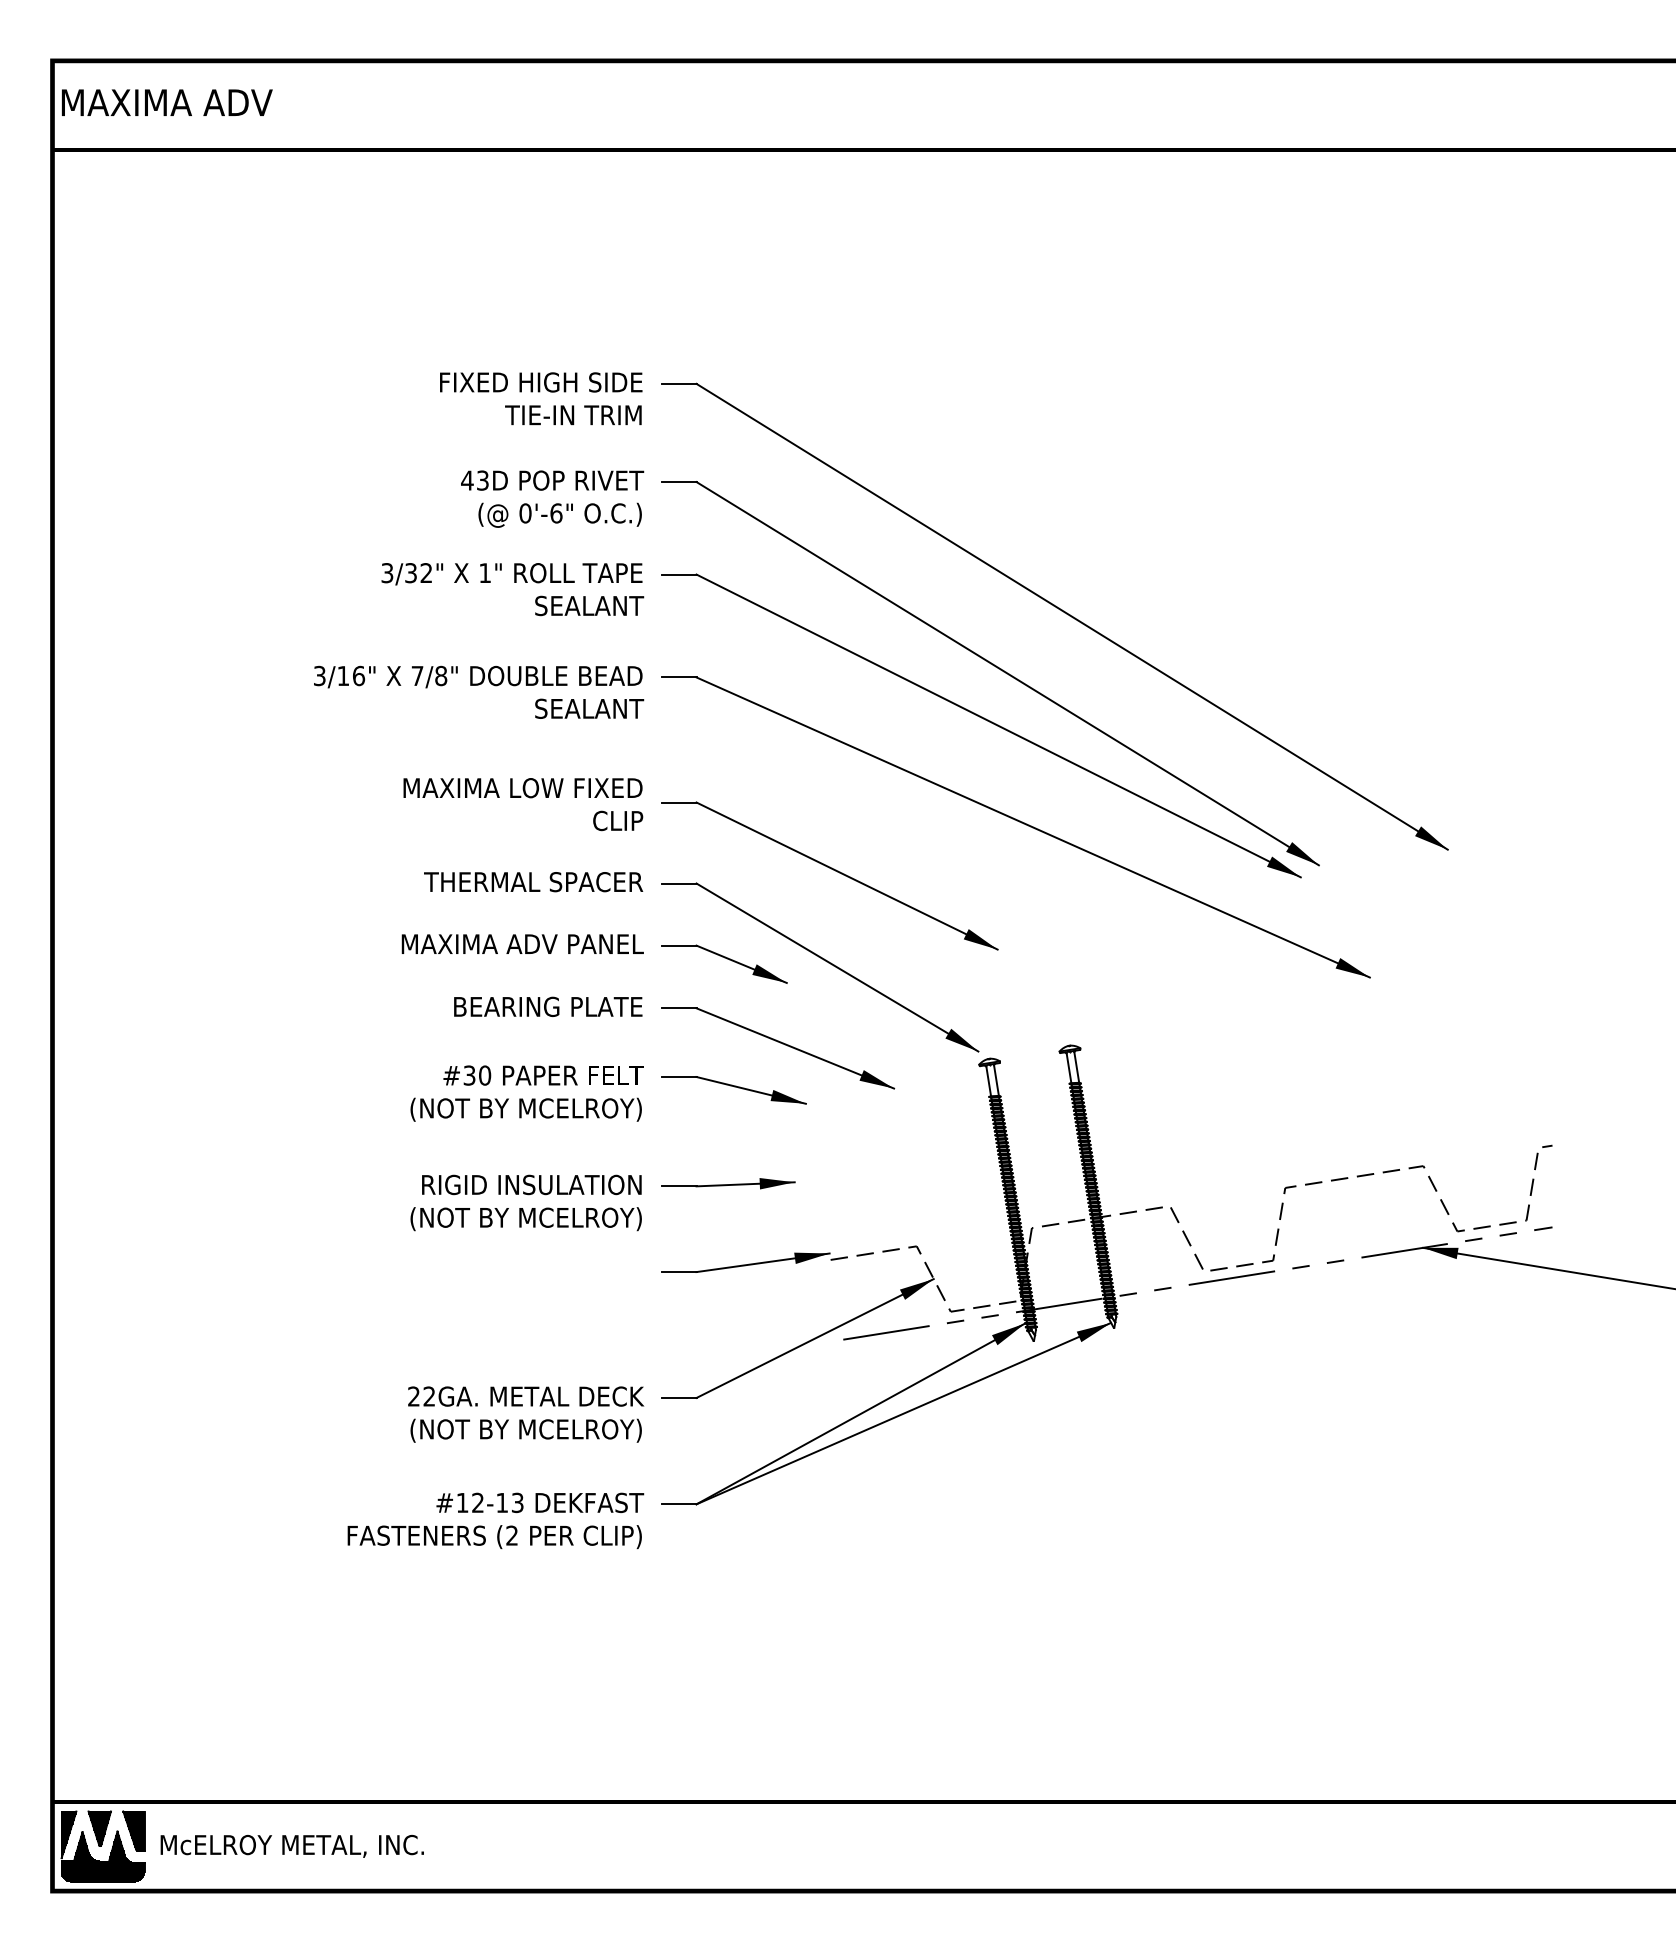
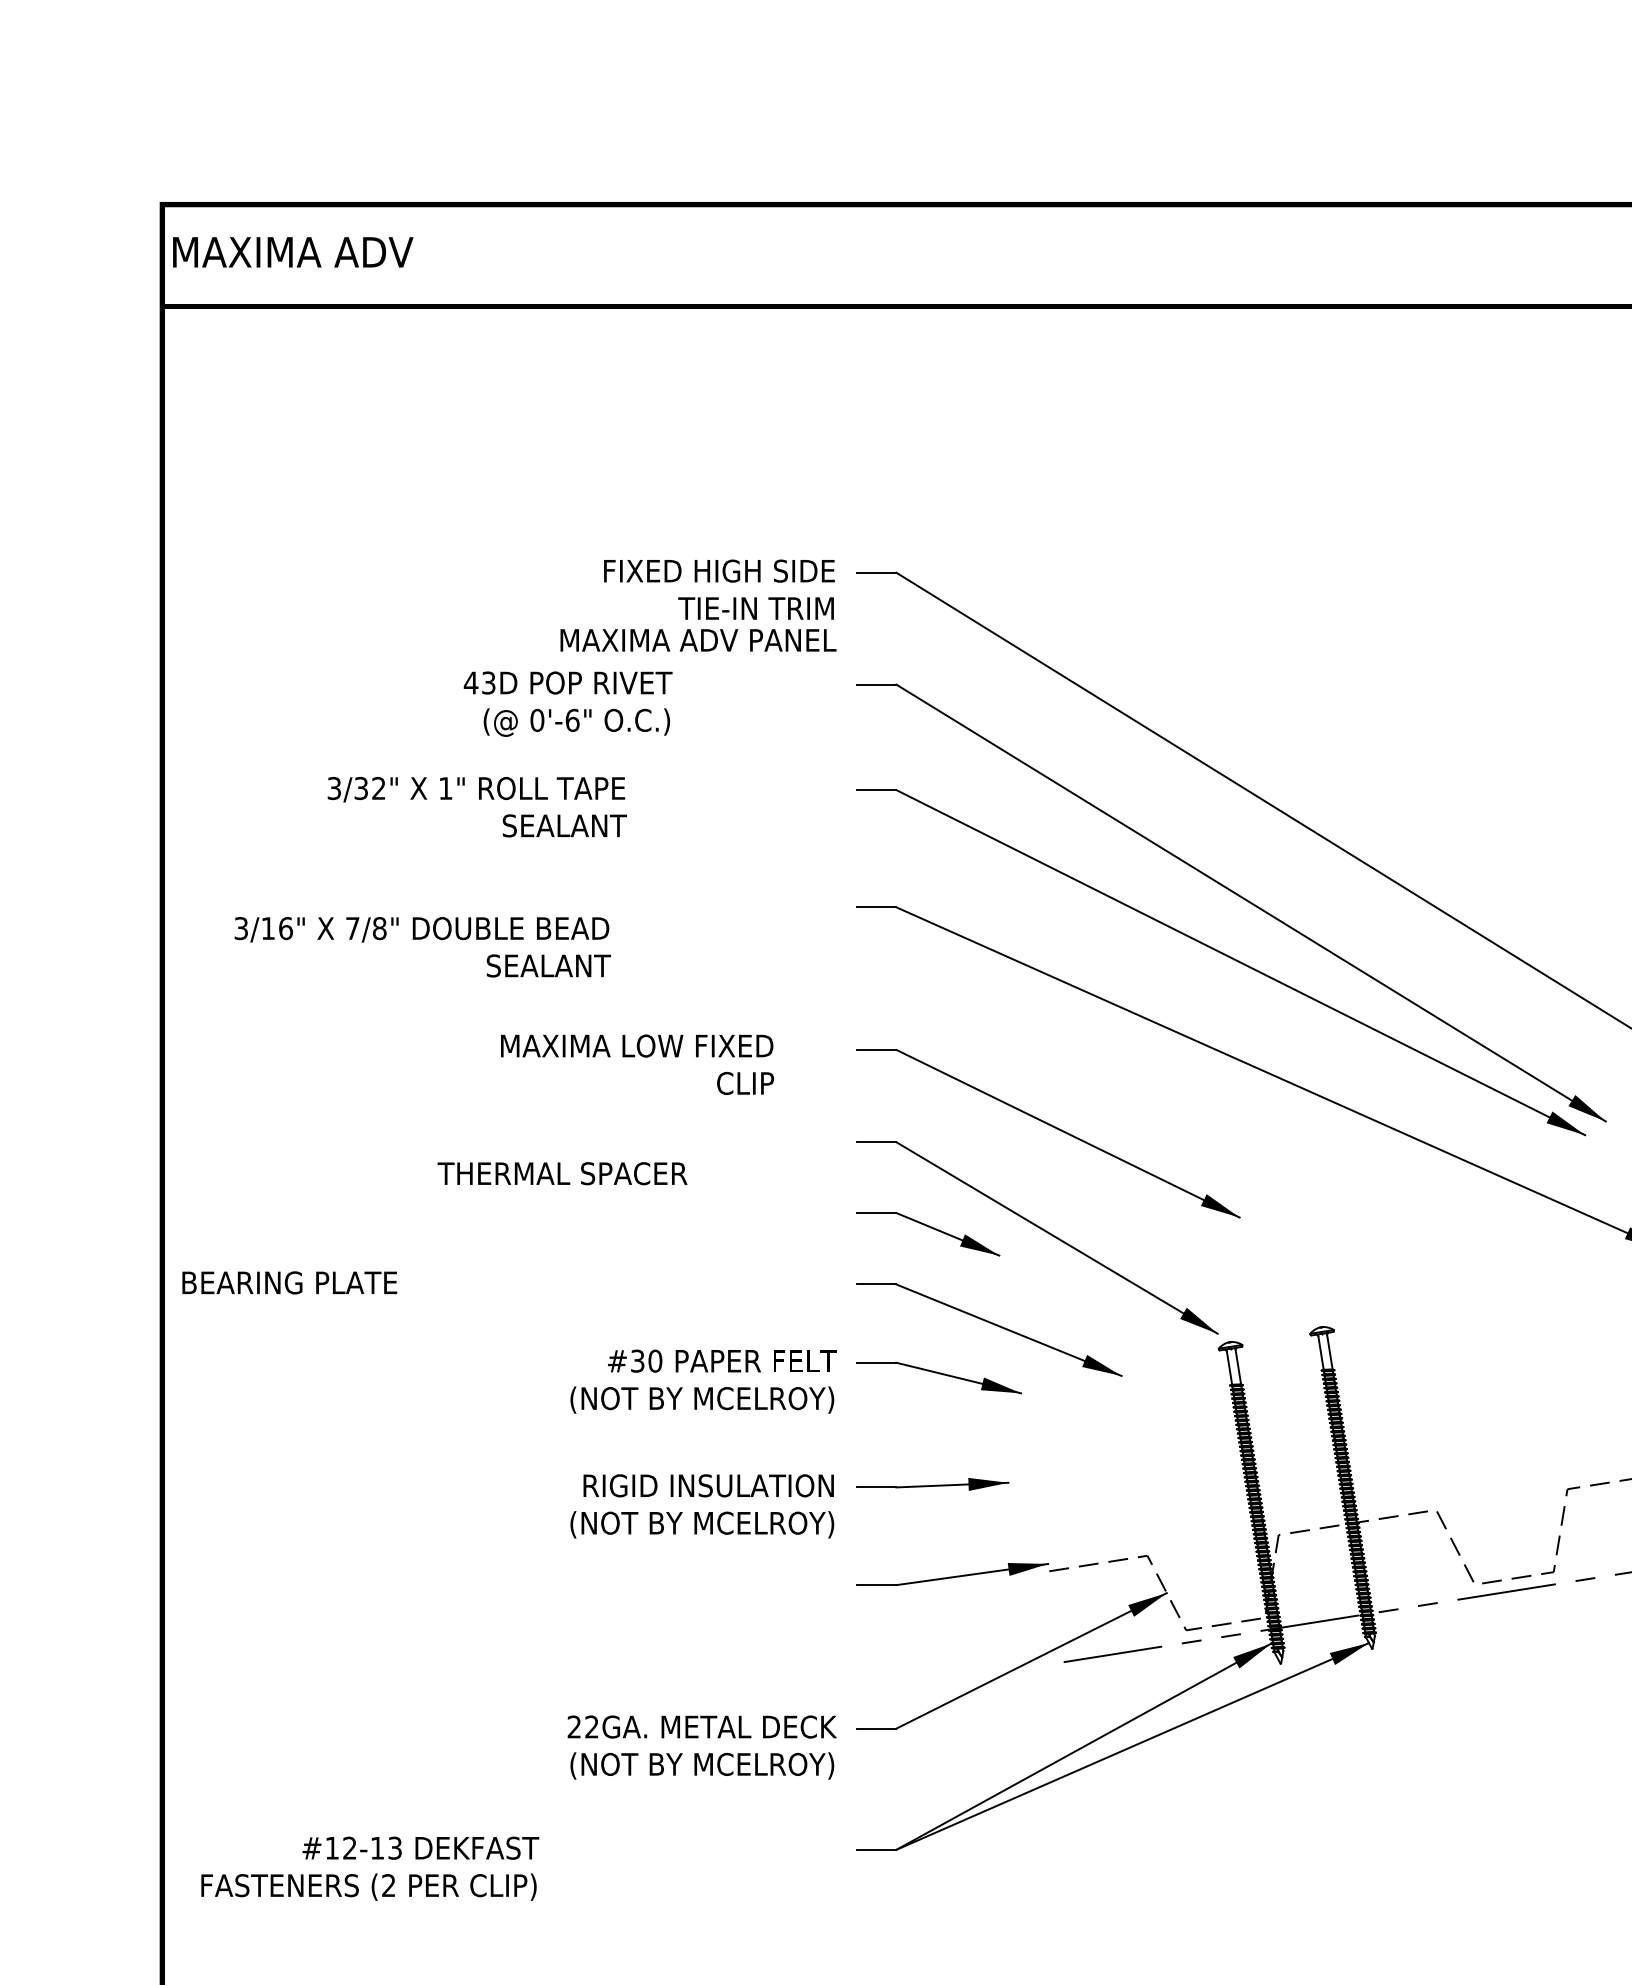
text: (552, 498) -> (568, 703), moved
text: (512, 589) -> (476, 807), moved
text: (479, 691) -> (423, 946), moved
text: (523, 804) -> (637, 1064), moved
text: (533, 882) -> (562, 1174), moved
text: (522, 943) -> (698, 639), moved
text: (548, 1006) -> (290, 1282), moved
text: (495, 1520) -> (369, 1868), moved

